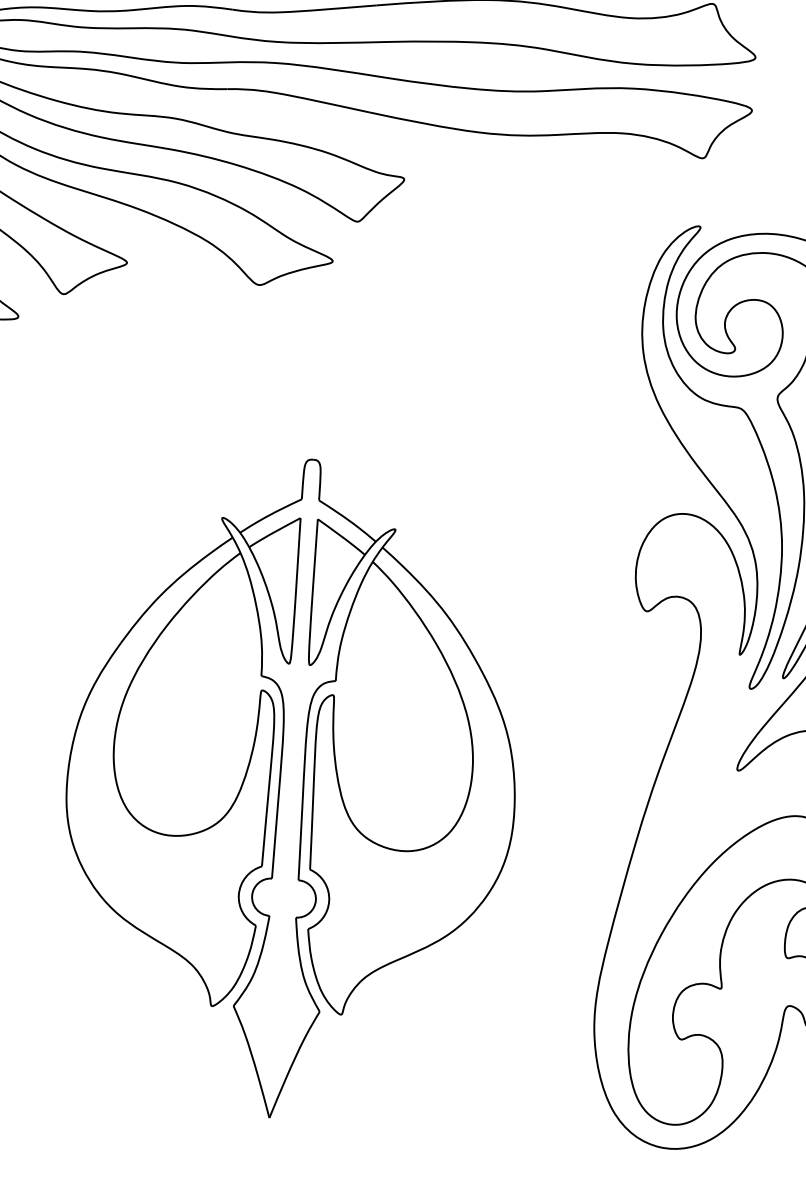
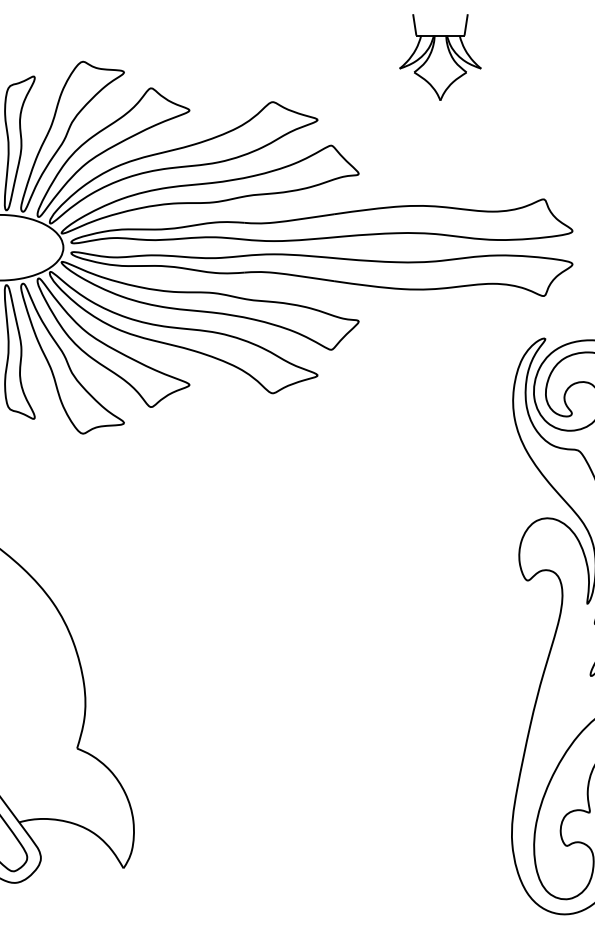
part: (291, 788) -> (313, 705), removed

